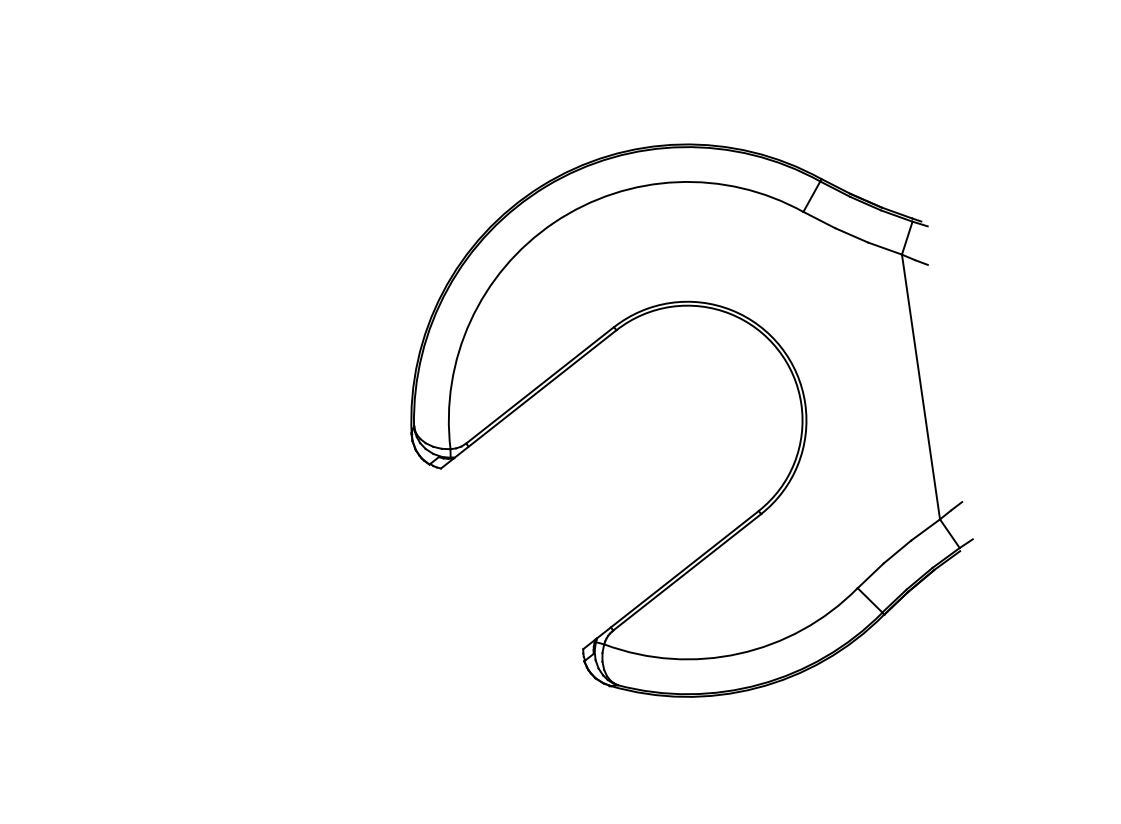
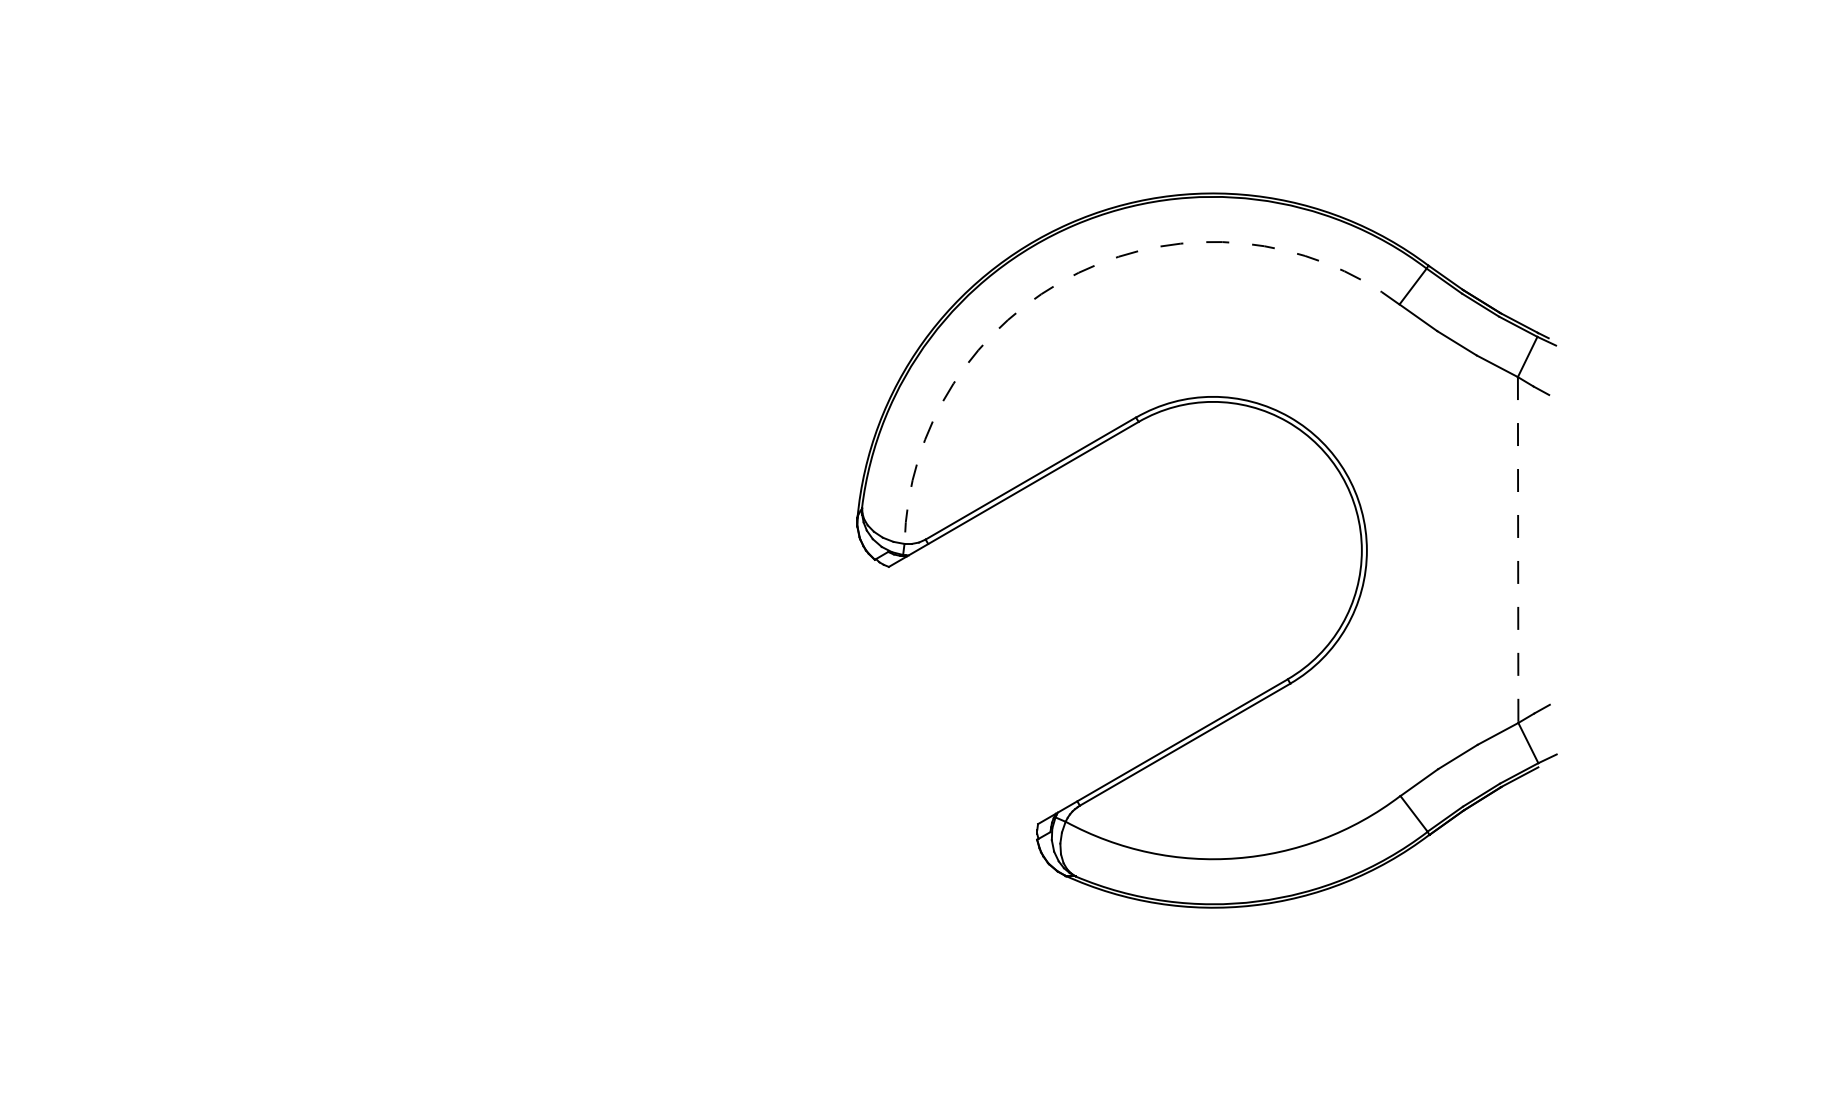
arc: (554, 222) -> (1078, 272), solid -> dashed
line: (921, 387) -> (1518, 550), solid -> dashed

